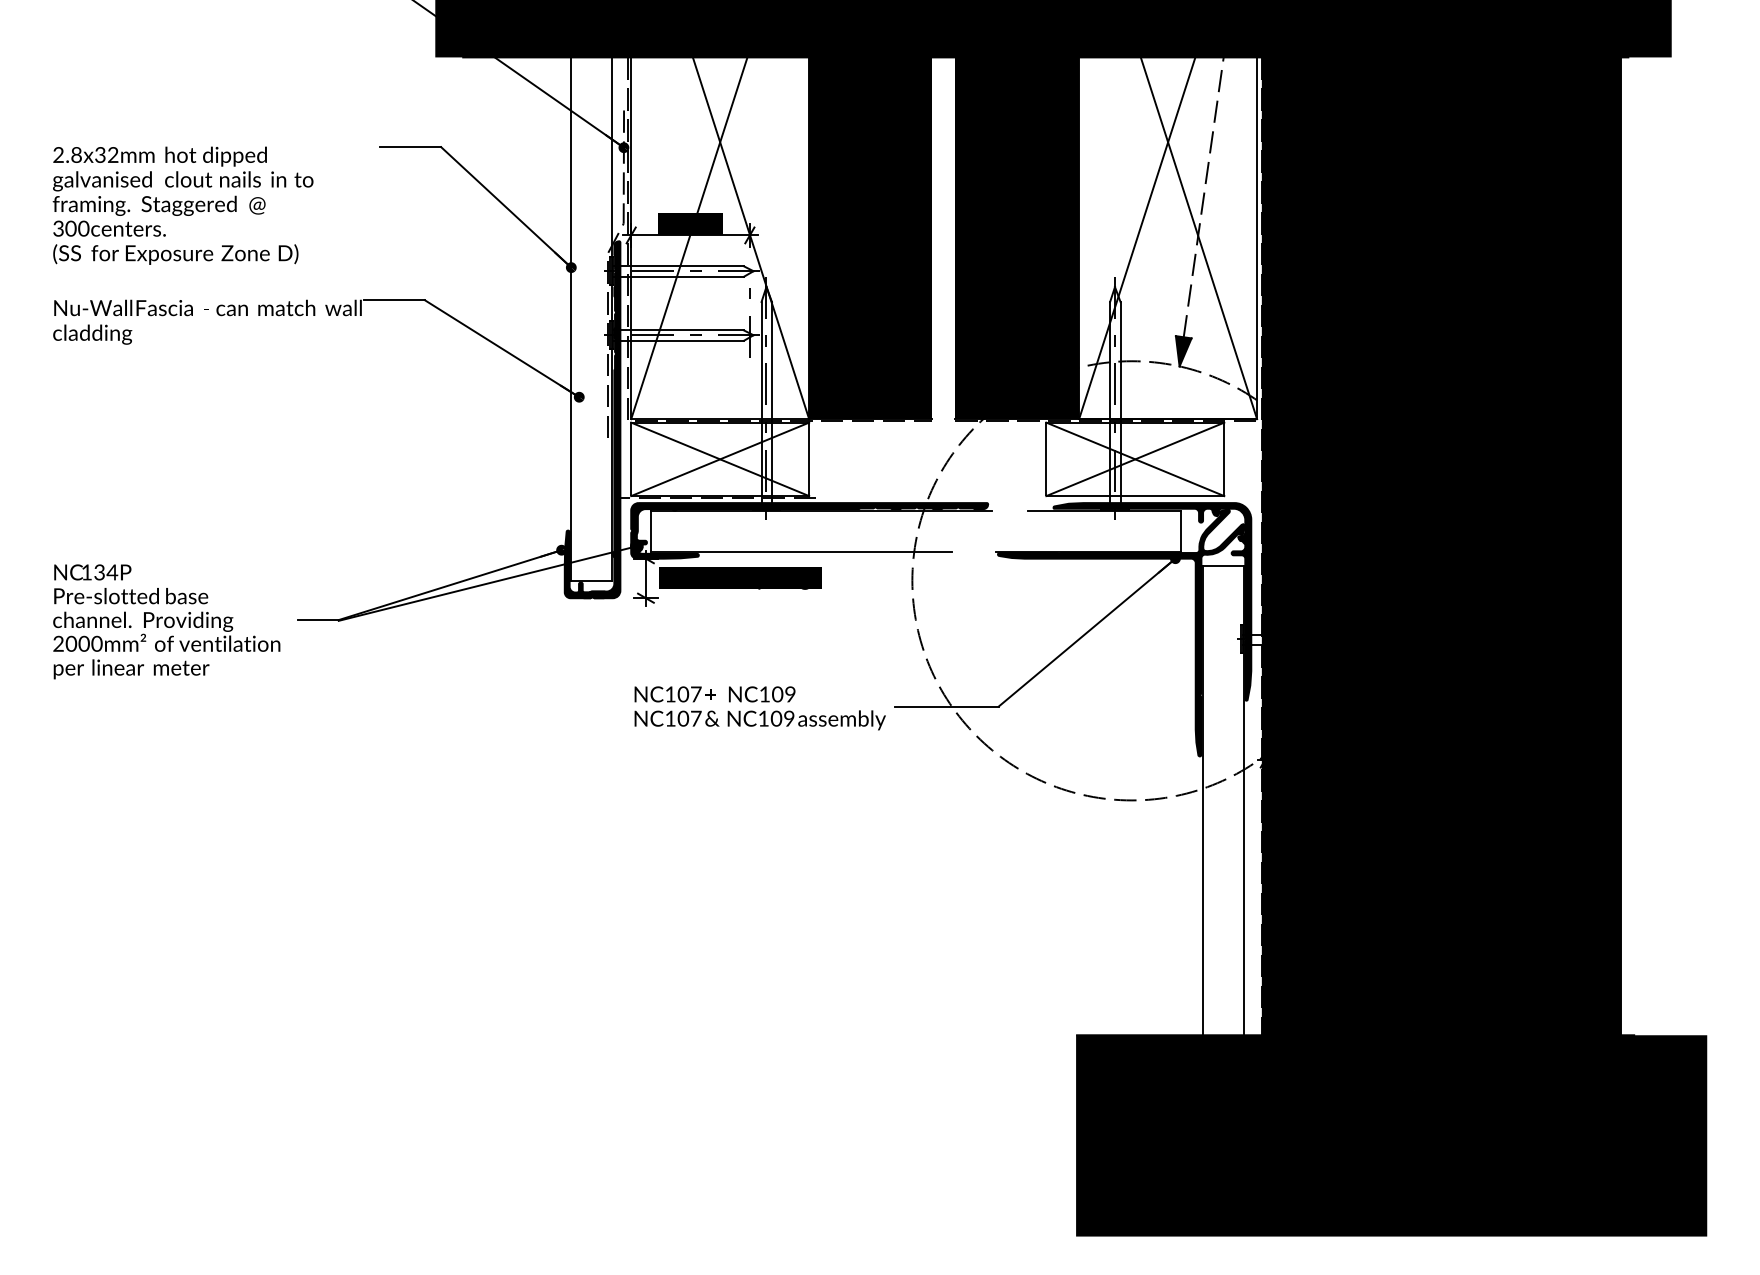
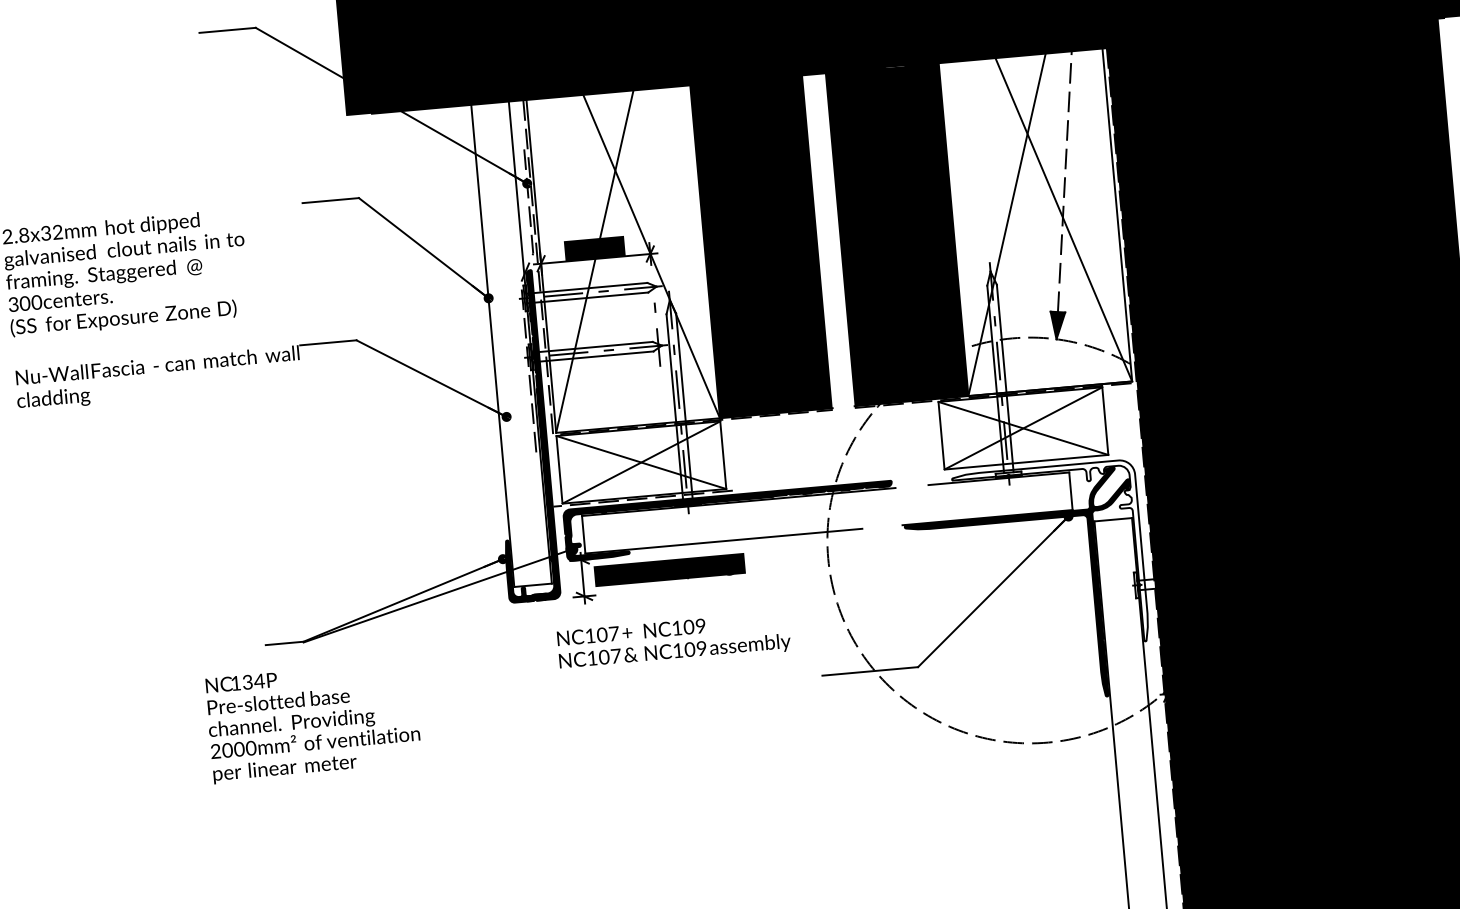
fill: (1152, 601) -> (1050, 557), removed
text: (166, 621) -> (313, 721), moved
text: (759, 708) -> (673, 641), moved

